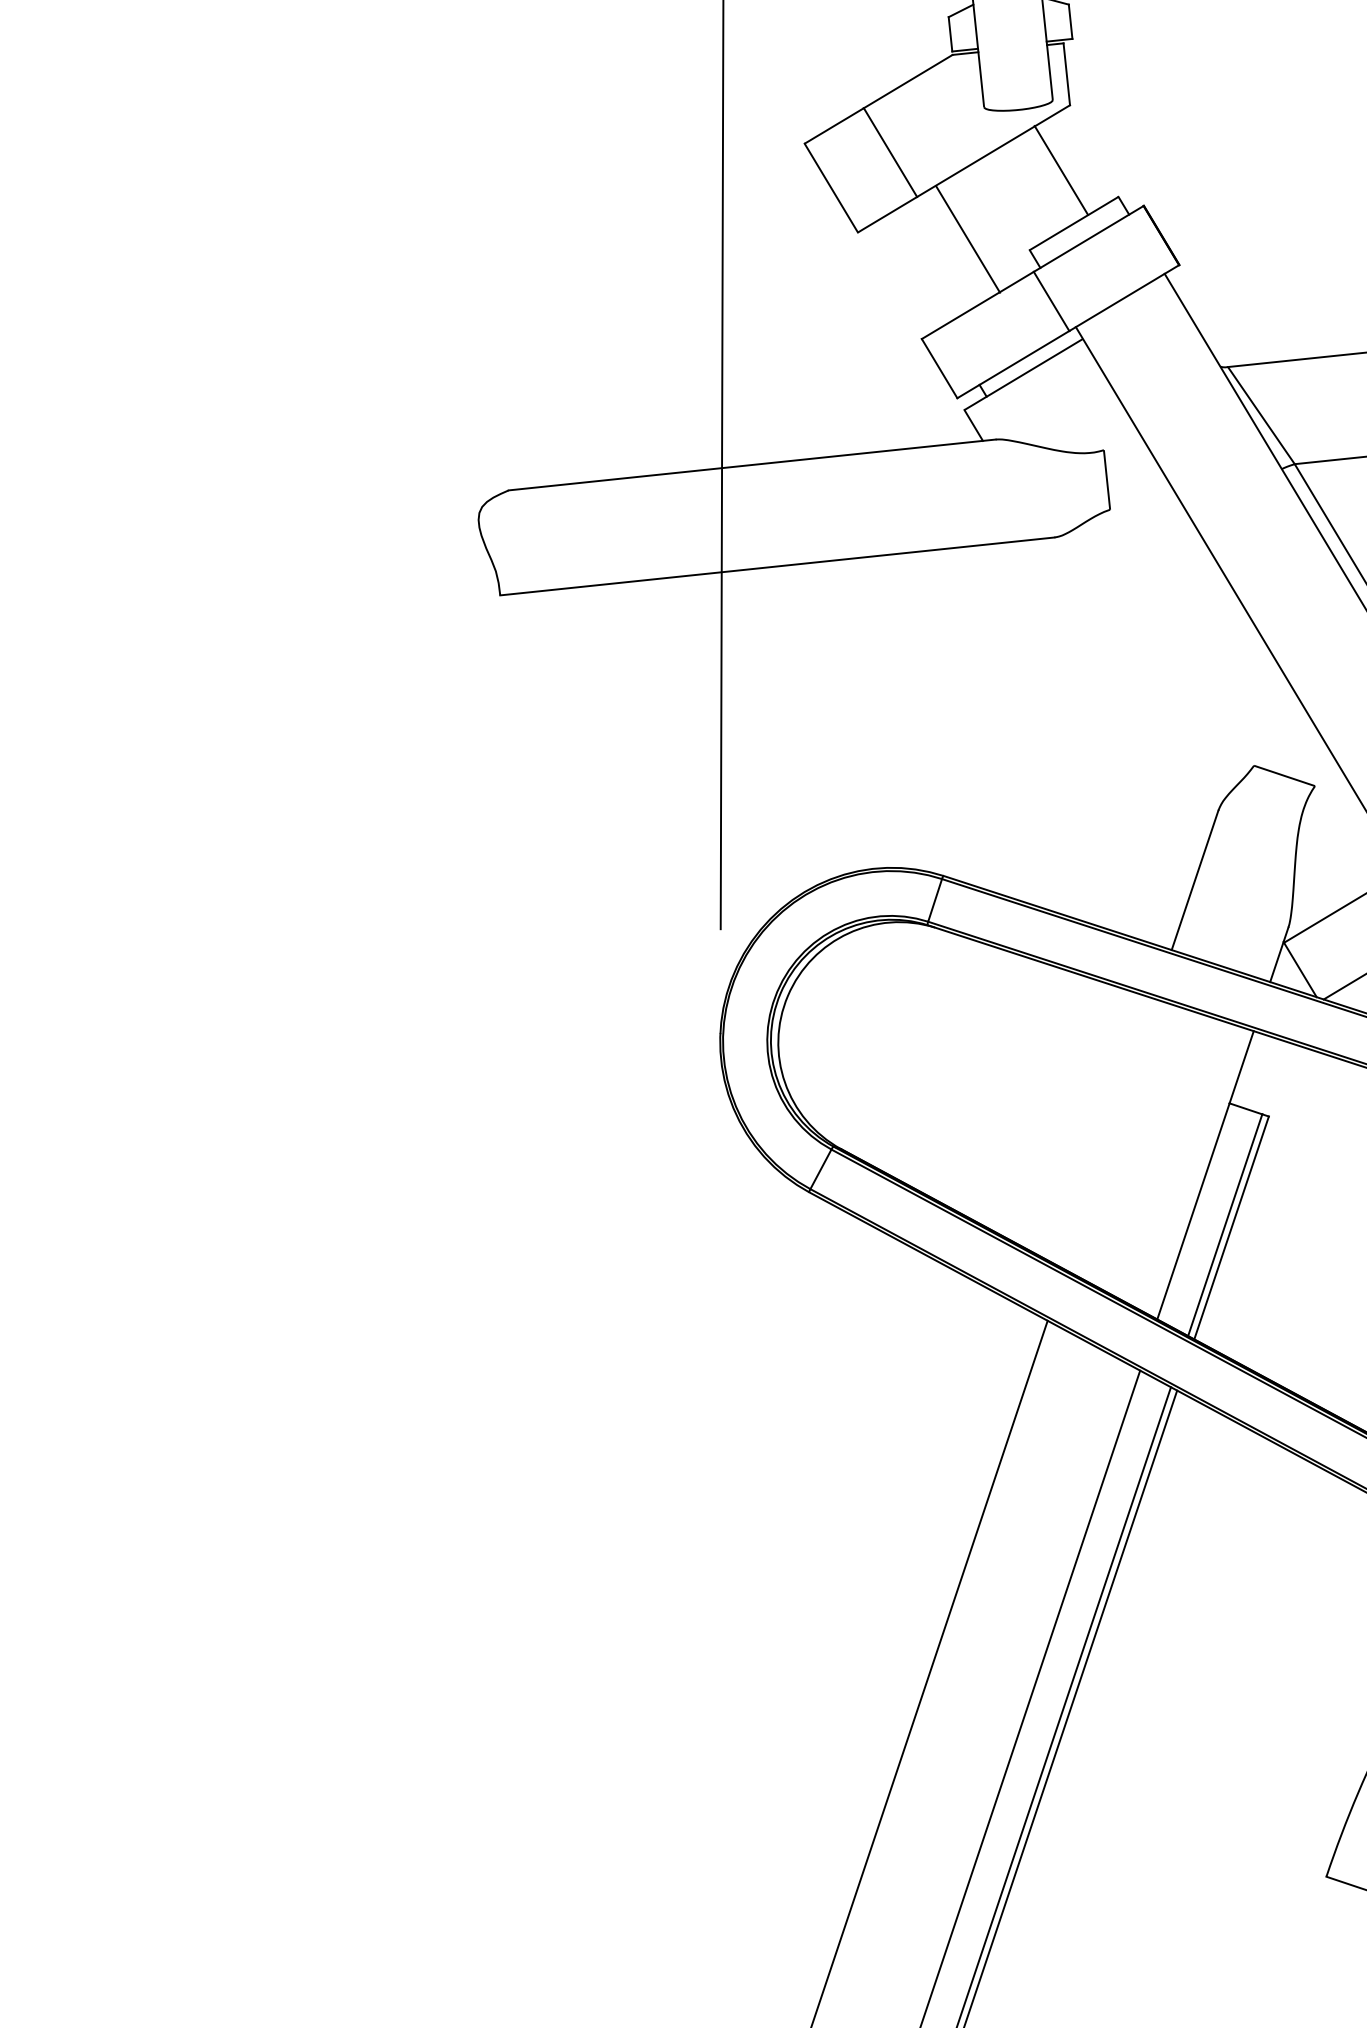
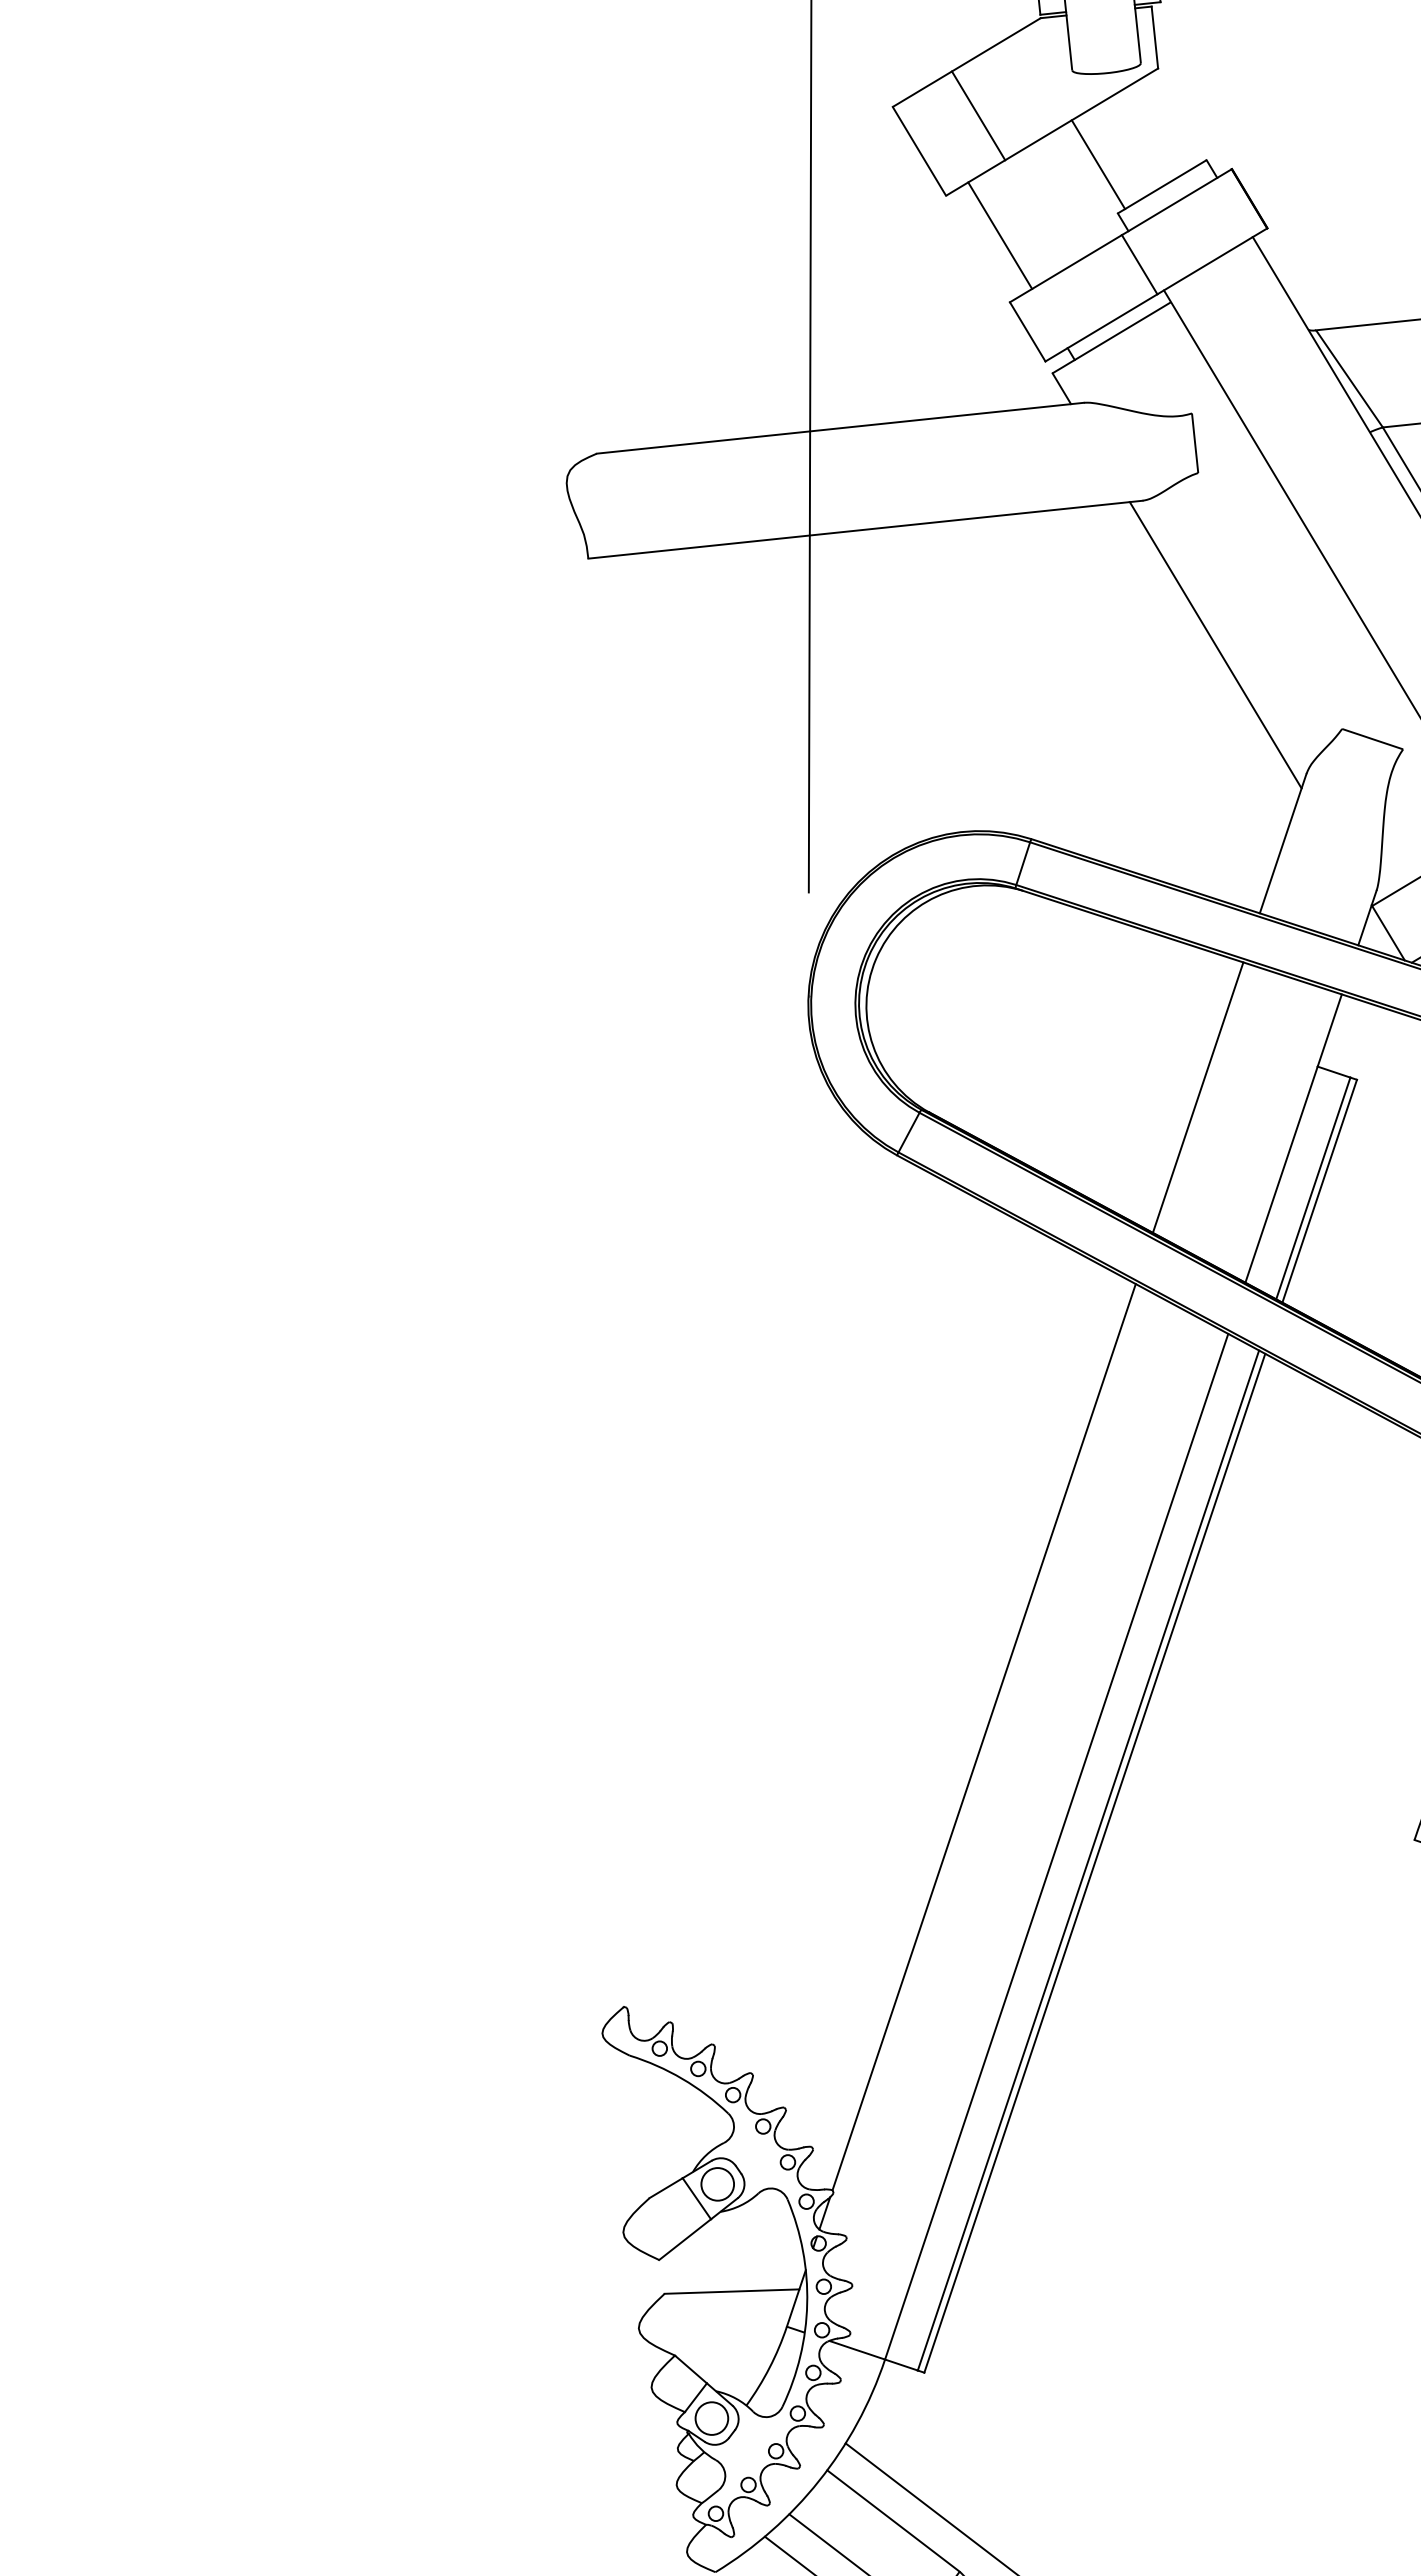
line: (1061, 170) -> (1098, 164), moved
line: (968, 239) -> (1000, 235), moved
line: (1127, 682) -> (1215, 645), added
line: (1109, 1134) -> (1197, 1097), added

